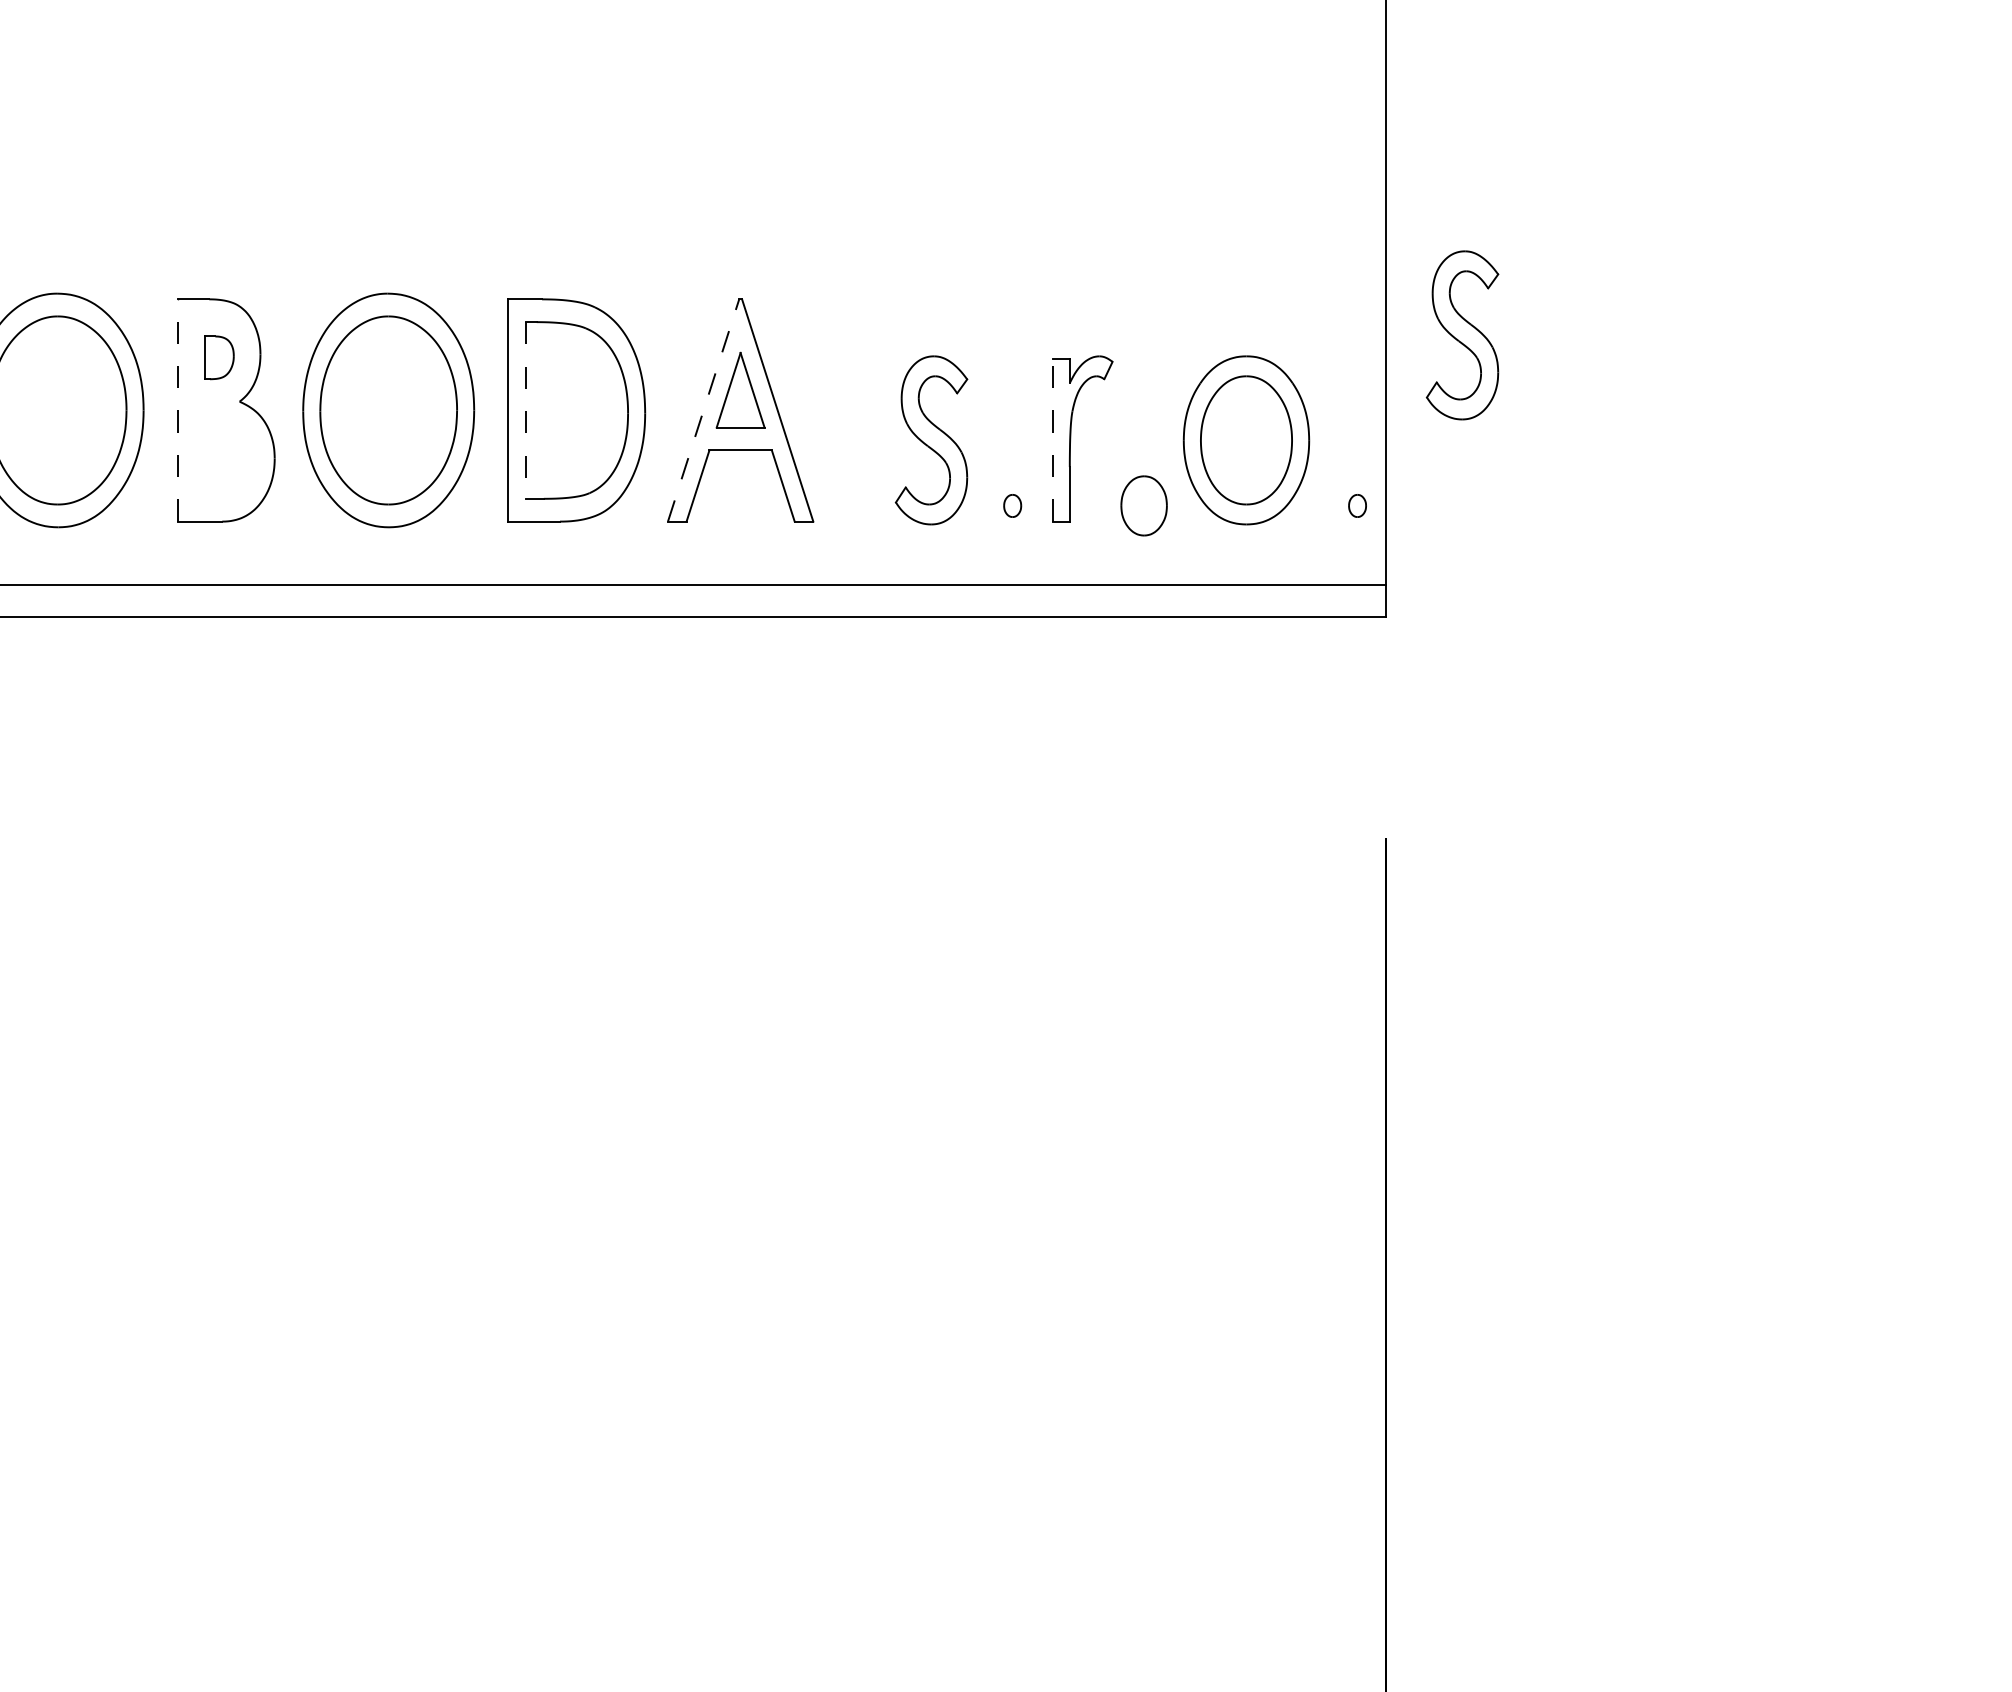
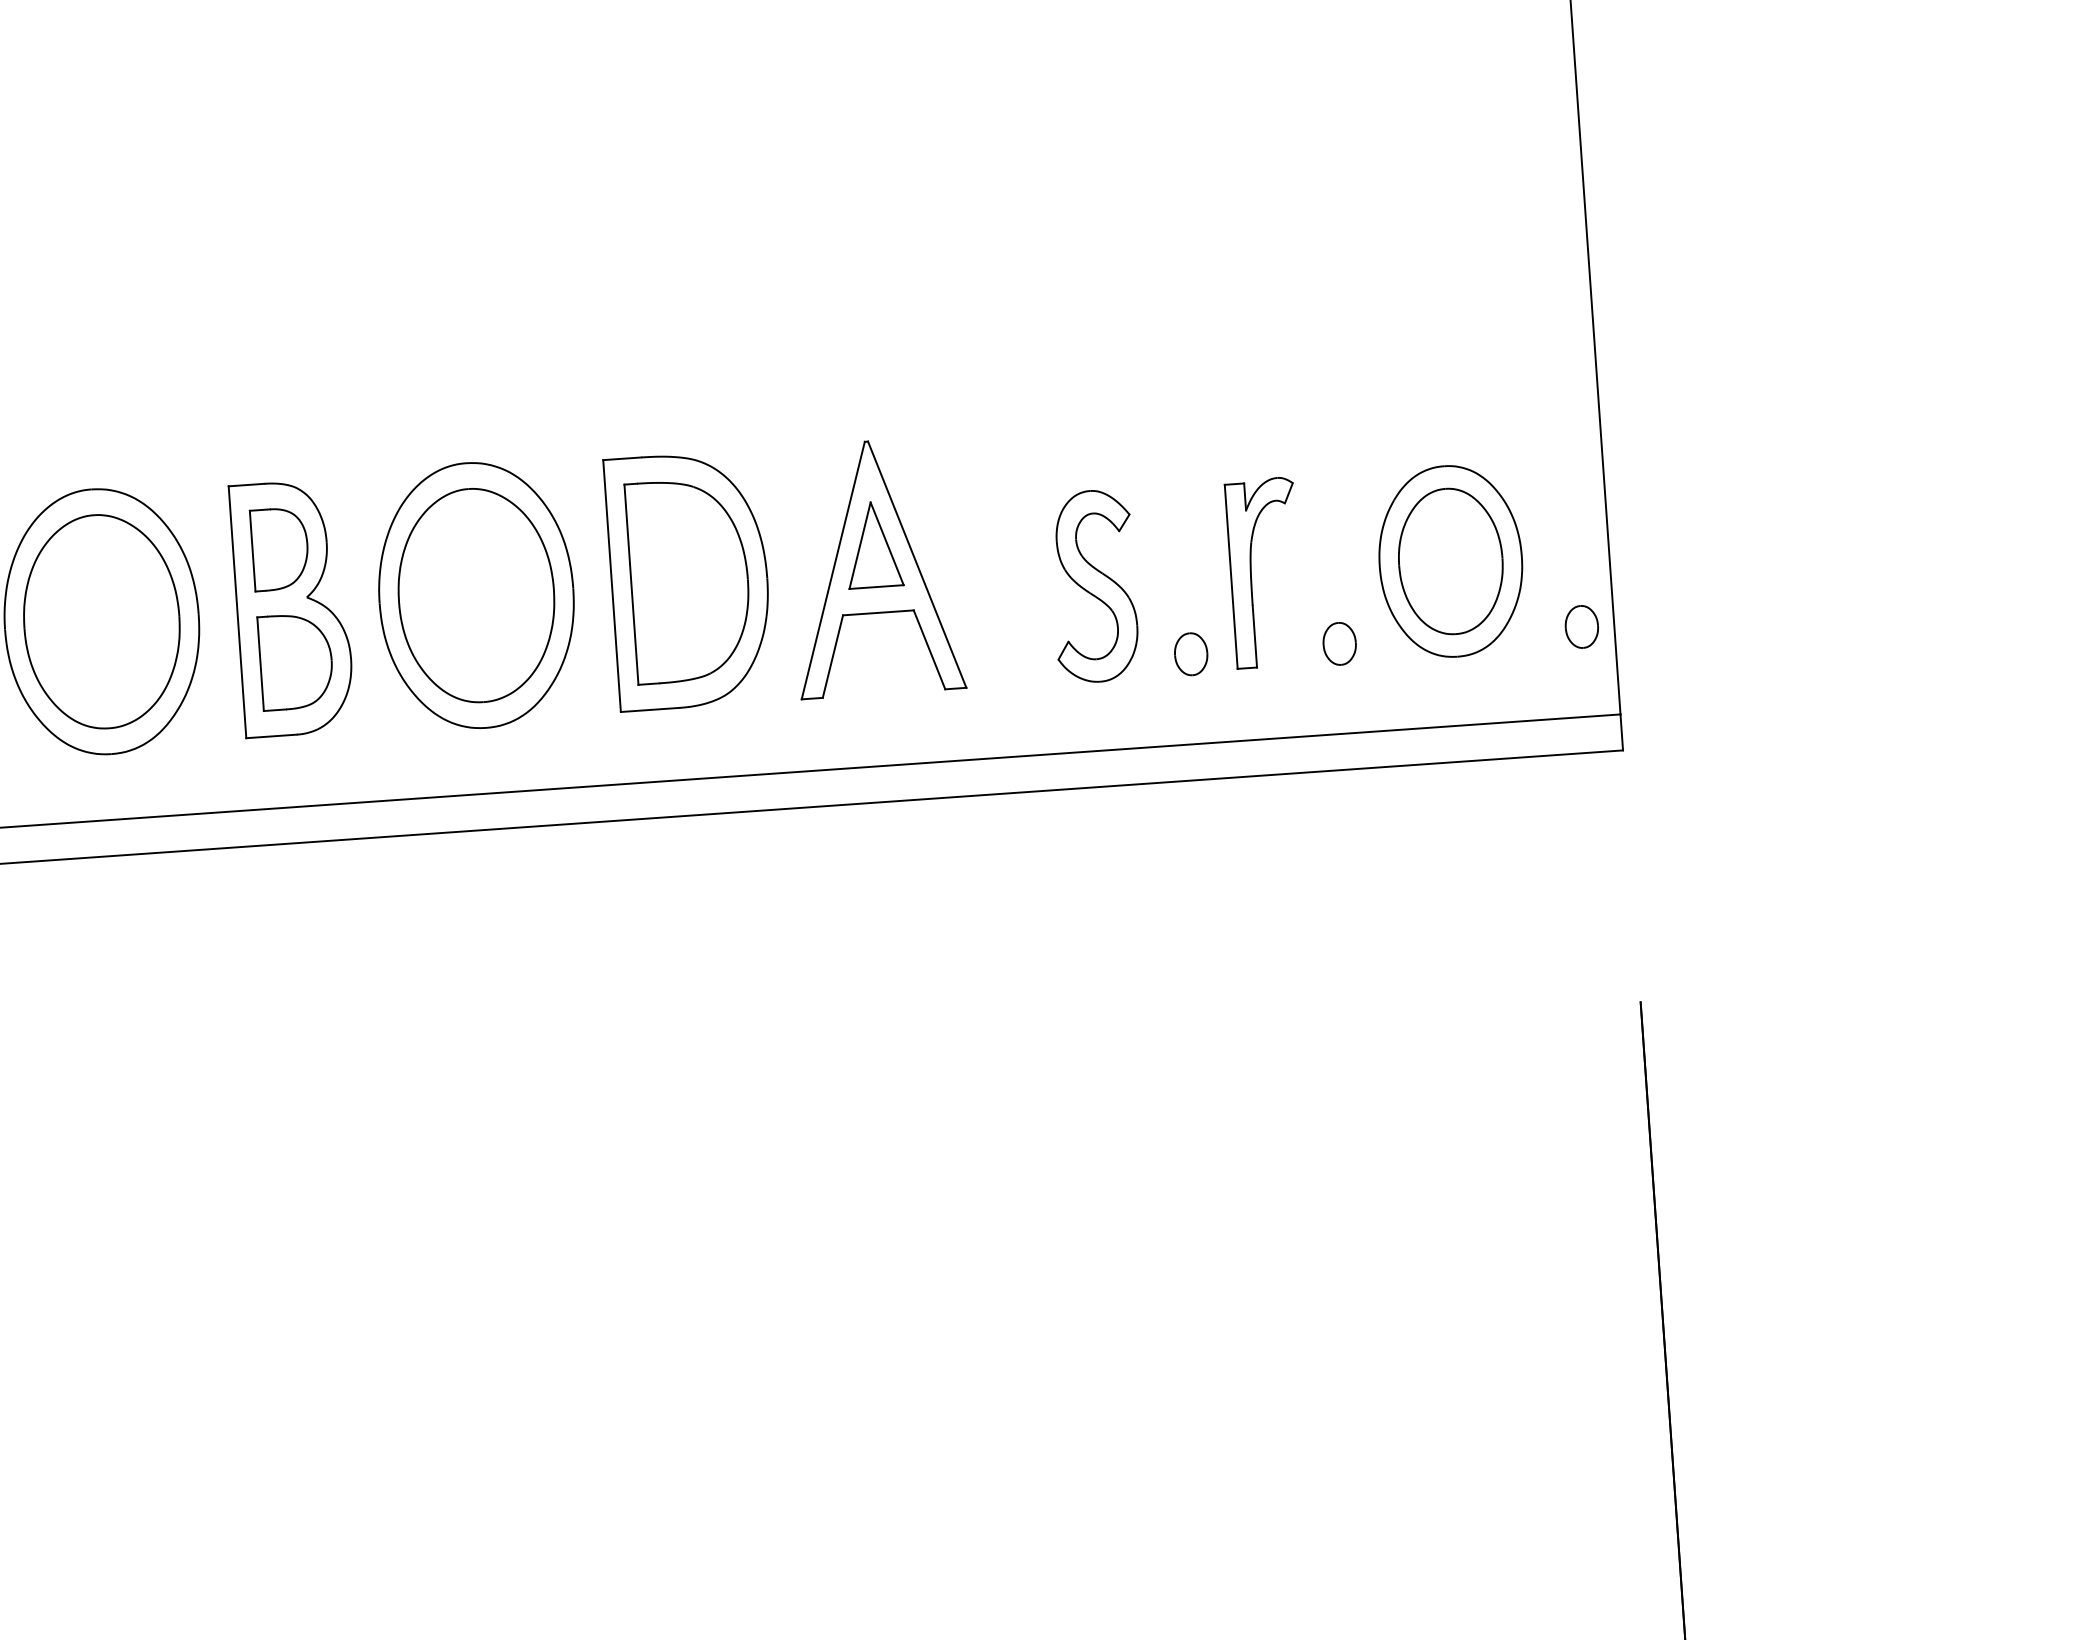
part: (1462, 335) -> (1687, 425), removed
part: (219, 357) -> (280, 548), size x1.67
line: (177, 409) -> (237, 611), dashed -> solid
line: (525, 410) -> (631, 584), dashed -> solid
line: (703, 410) -> (833, 570), dashed -> solid
line: (1052, 439) -> (1230, 575), dashed -> solid
part: (226, 457) -> (296, 661), added
part: (1012, 505) -> (1190, 653), size x1.67
part: (1143, 505) -> (1339, 643), size x0.62
part: (1357, 505) -> (1581, 626), size x1.67

